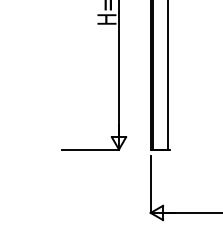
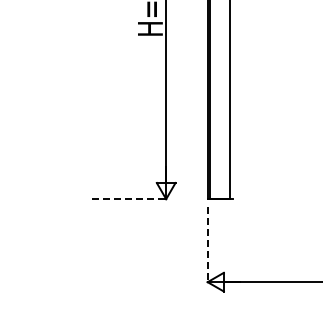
line: (90, 149) -> (129, 199), solid -> dashed
line: (150, 184) -> (207, 245), solid -> dashed

